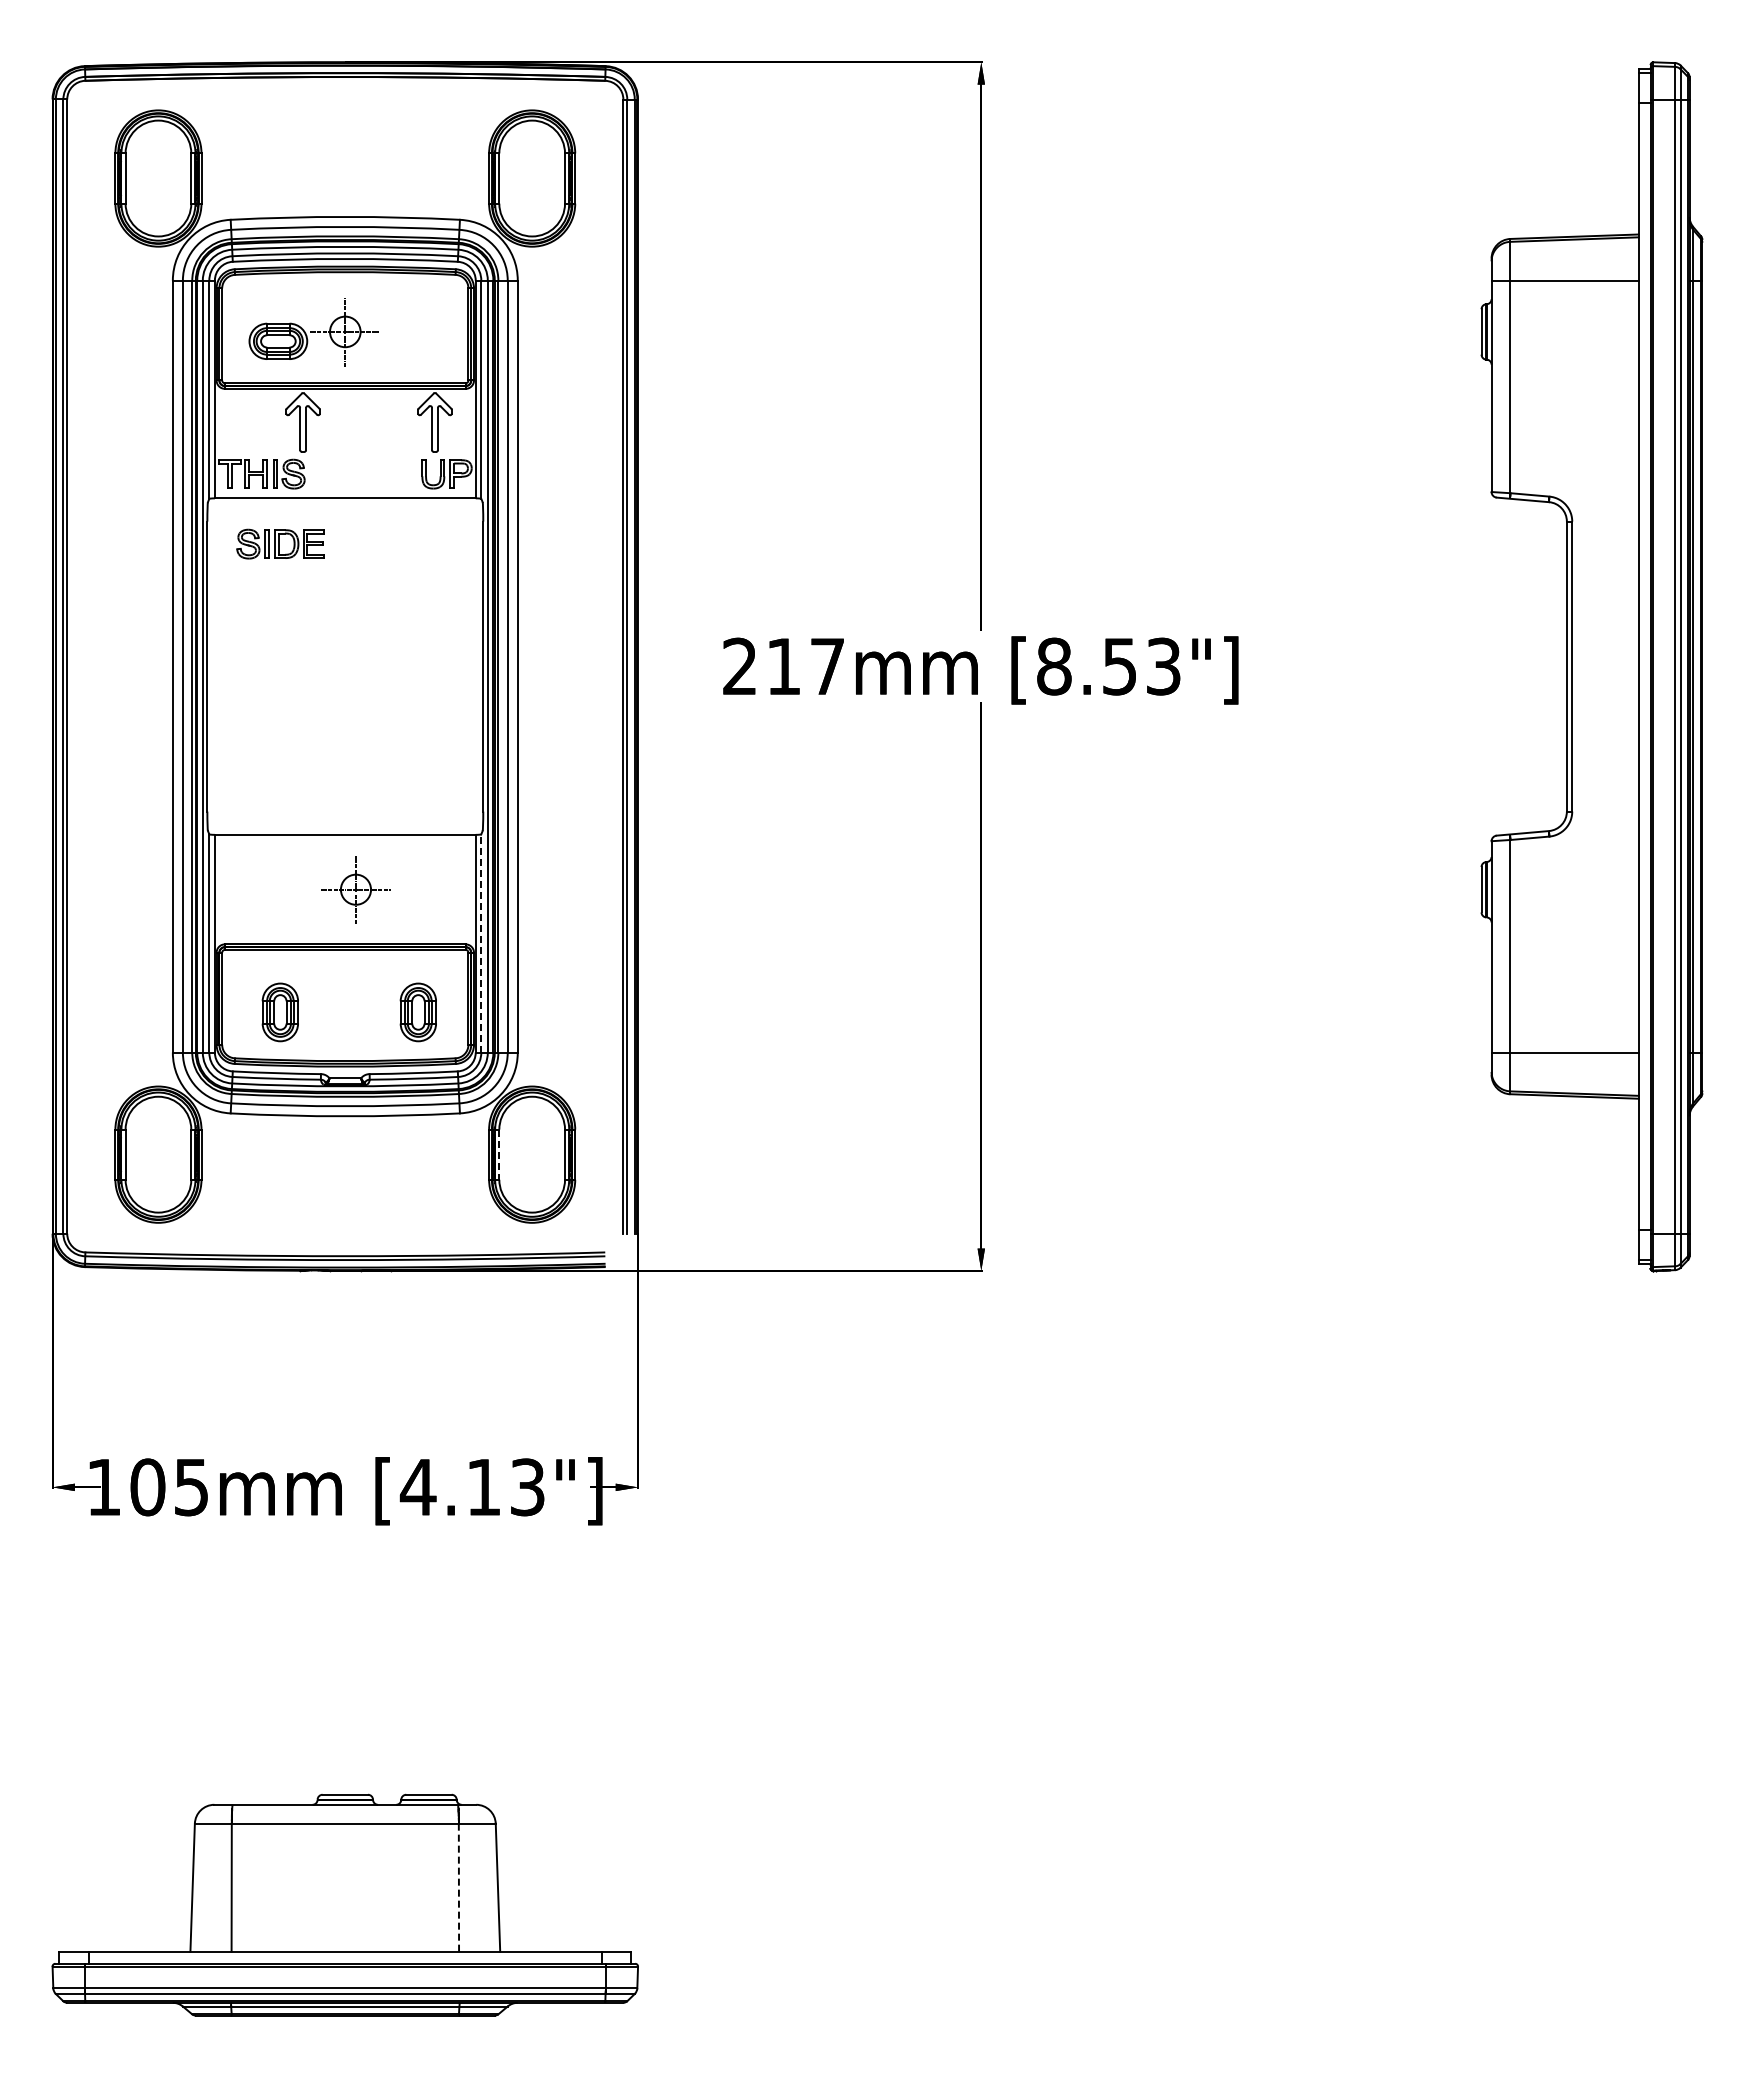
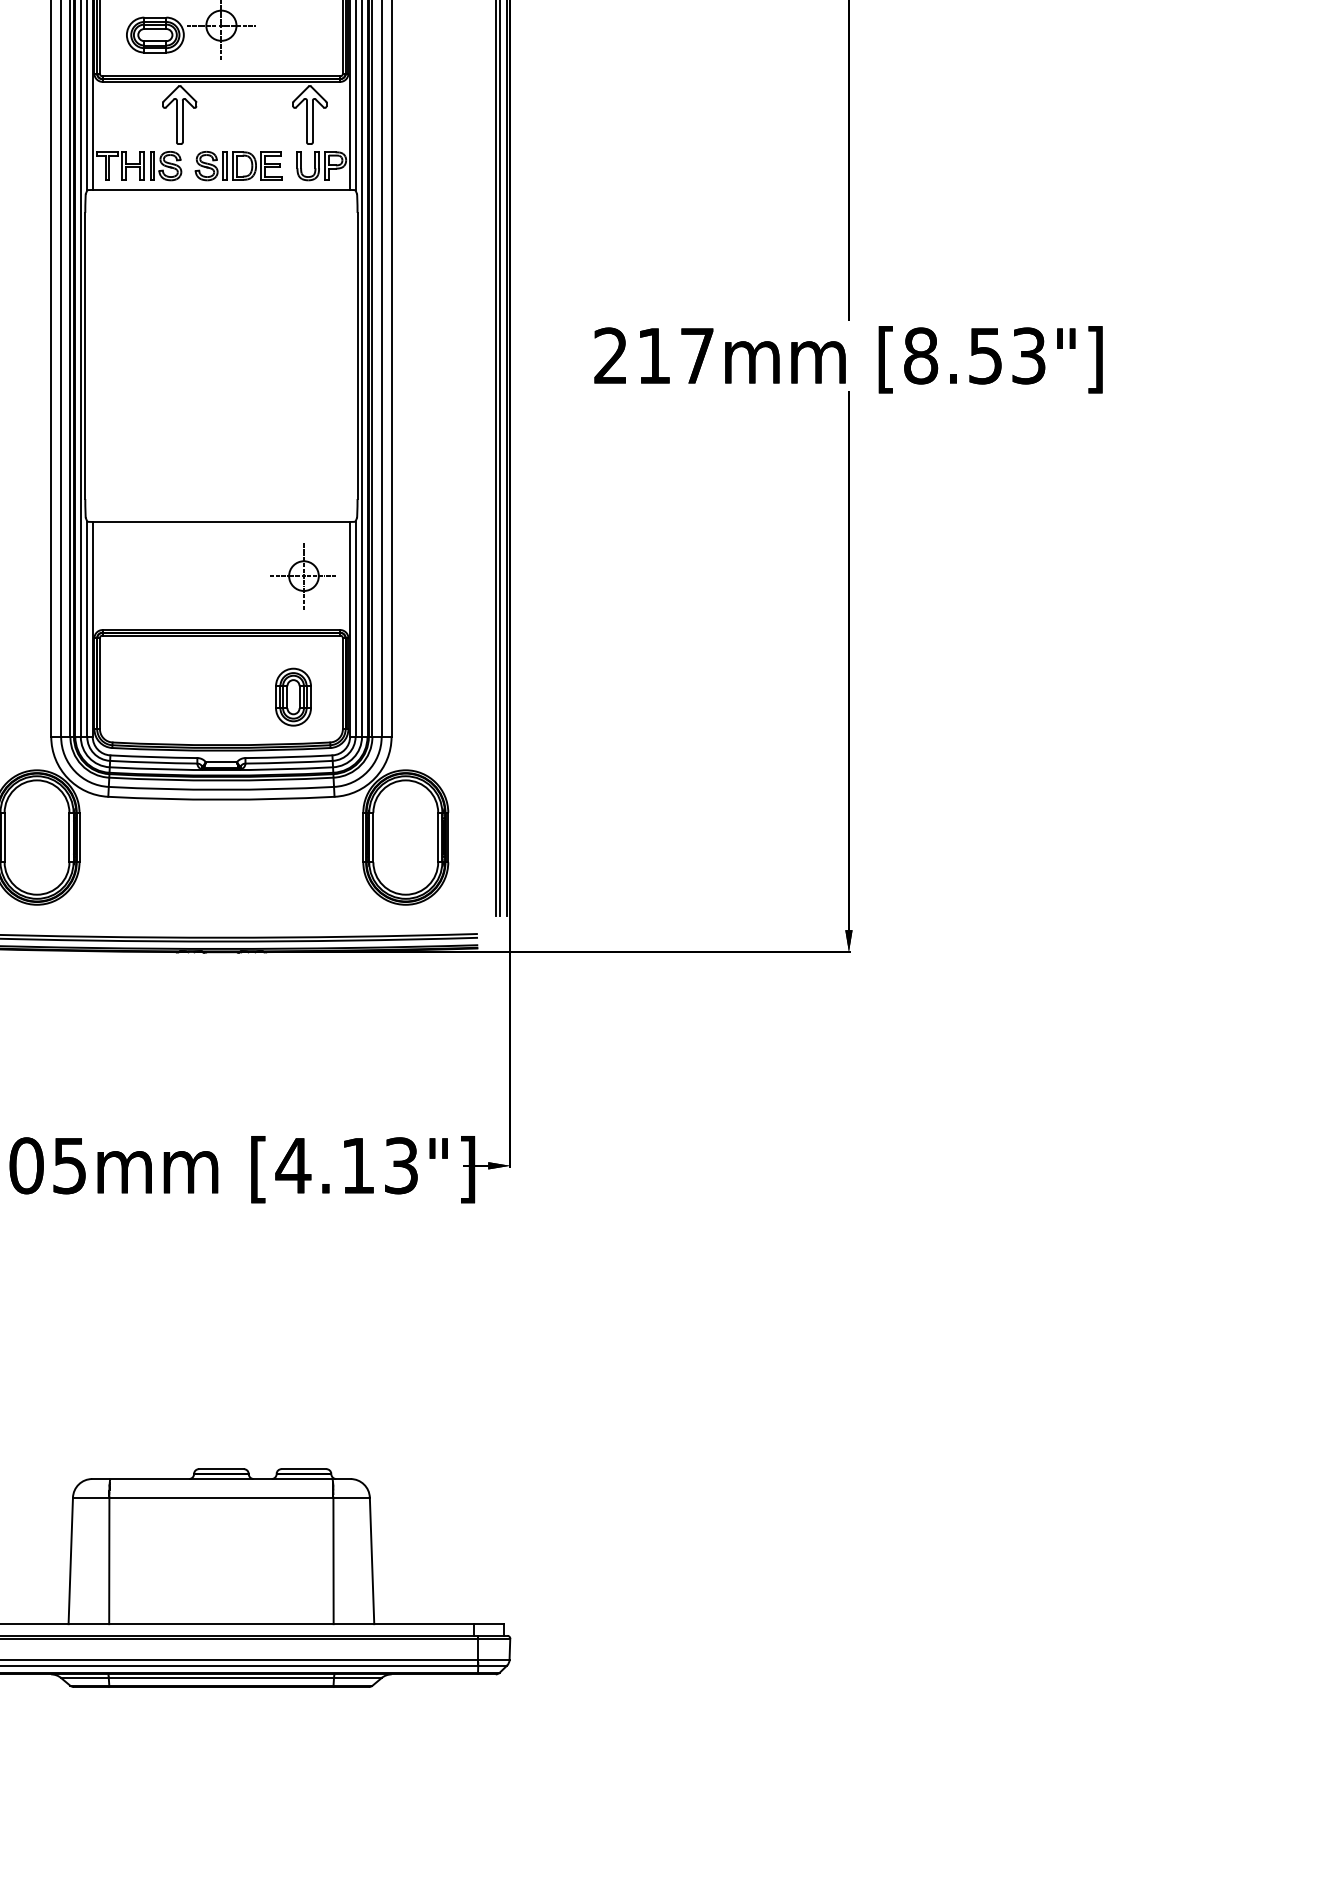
part: (280, 543) -> (238, 165), moved
part: (355, 889) -> (303, 575), moved
line: (481, 942) -> (355, 628), dashed -> solid
part: (279, 1012) -> (156, 697), removed
line: (499, 1155) -> (373, 838), dashed -> solid
line: (458, 1888) -> (333, 1561), dashed -> solid

